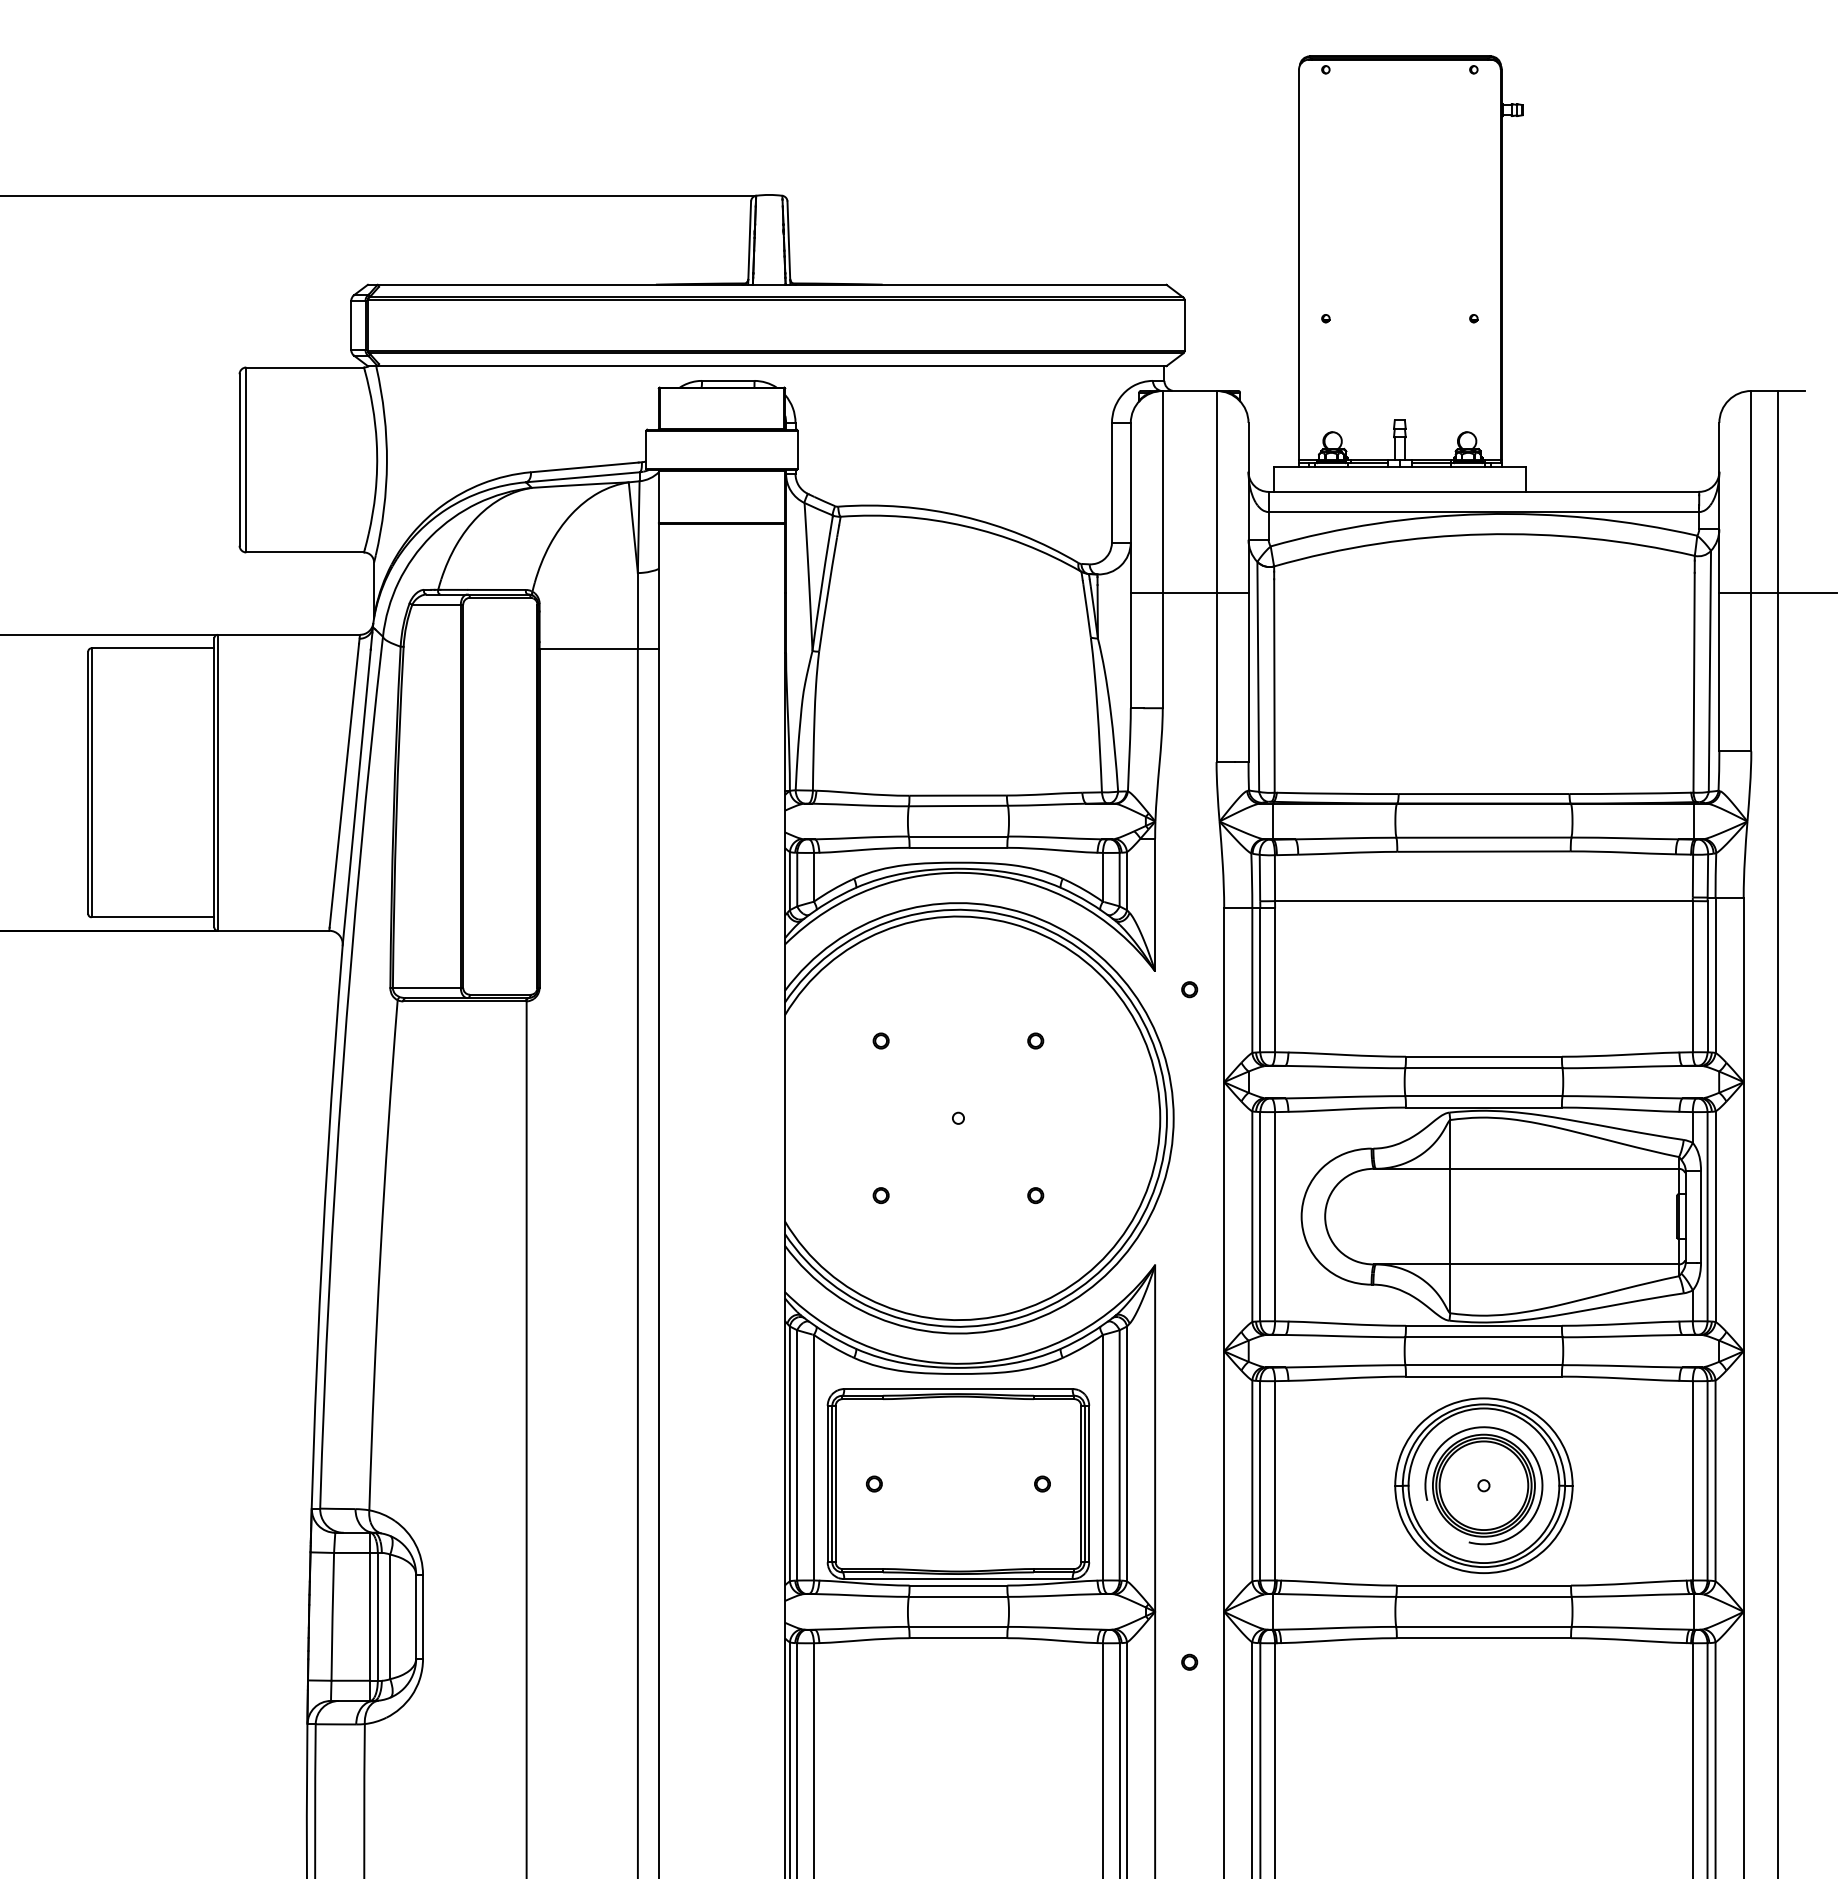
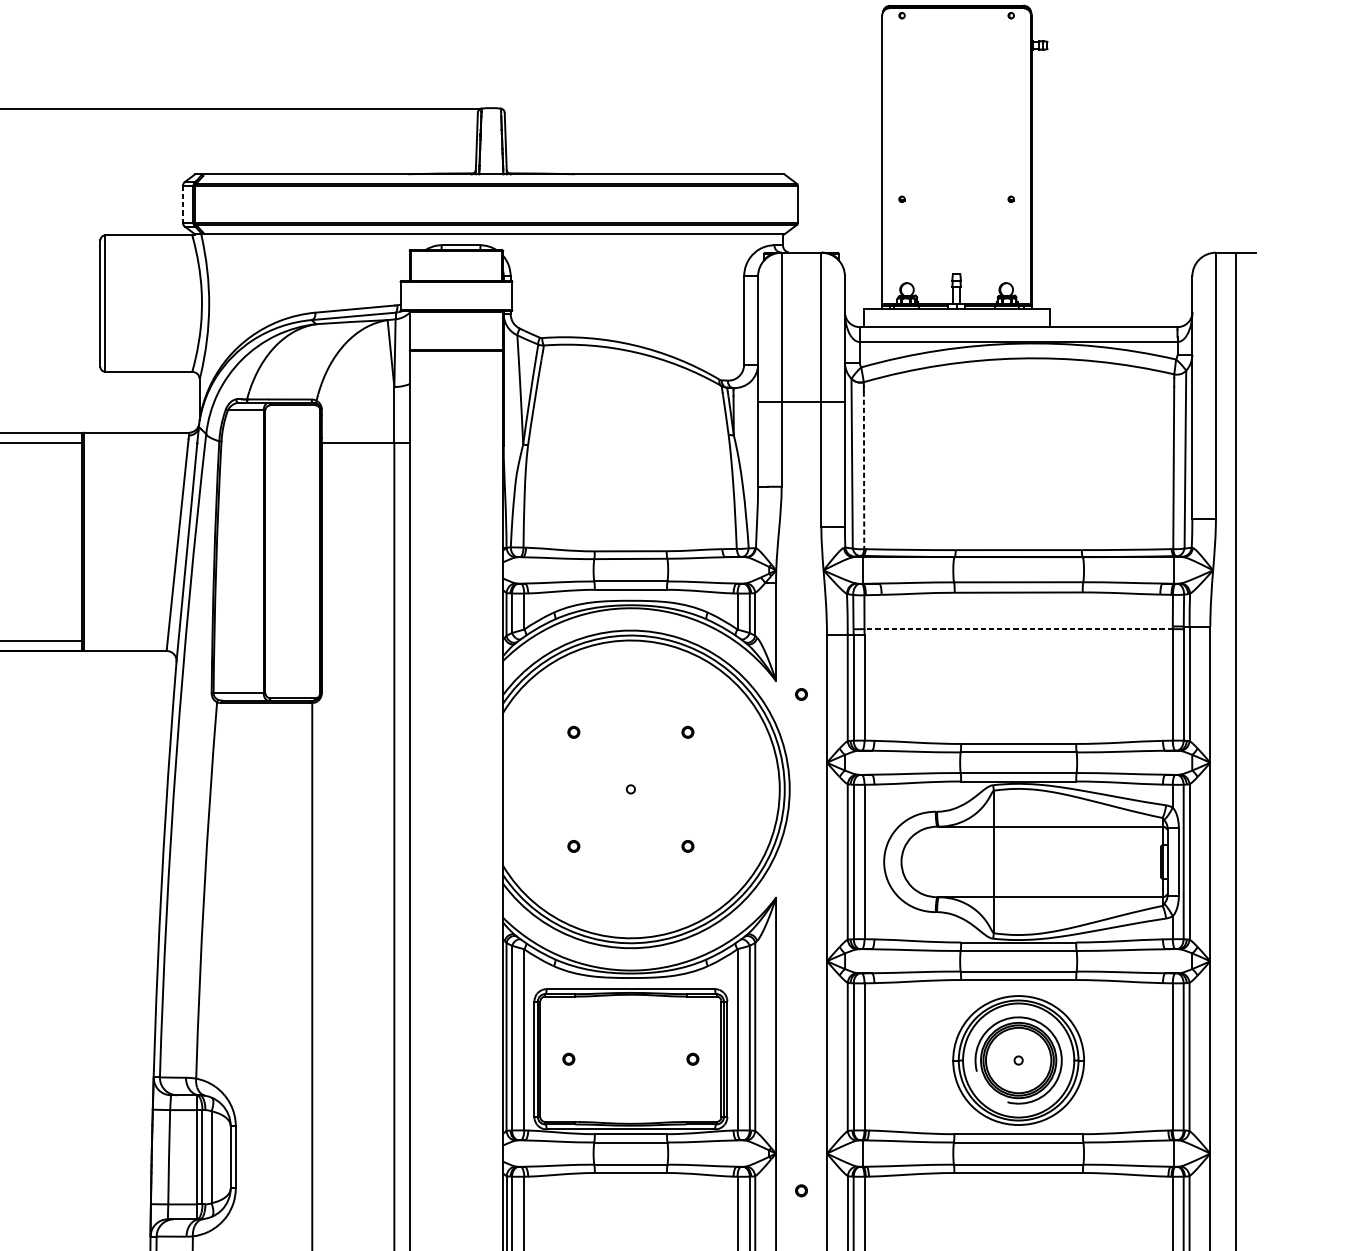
line: (351, 325) -> (183, 204), solid -> dashed
line: (1778, 592) -> (1236, 401), removed
line: (1274, 685) -> (864, 470), solid -> dashed
line: (1483, 901) -> (1018, 629), solid -> dashed

